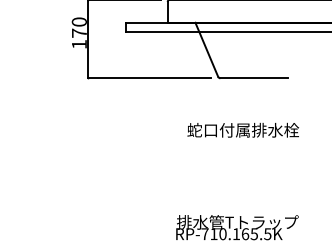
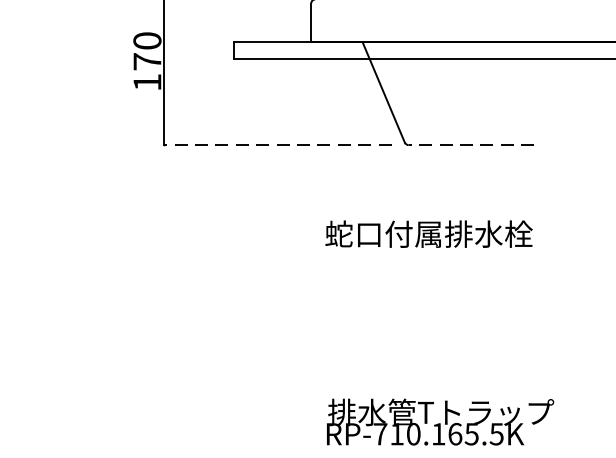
line: (149, 78) -> (277, 145), solid -> dashed
line: (254, 78) -> (472, 145), solid -> dashed
text: (242, 129) -> (427, 232), moved

